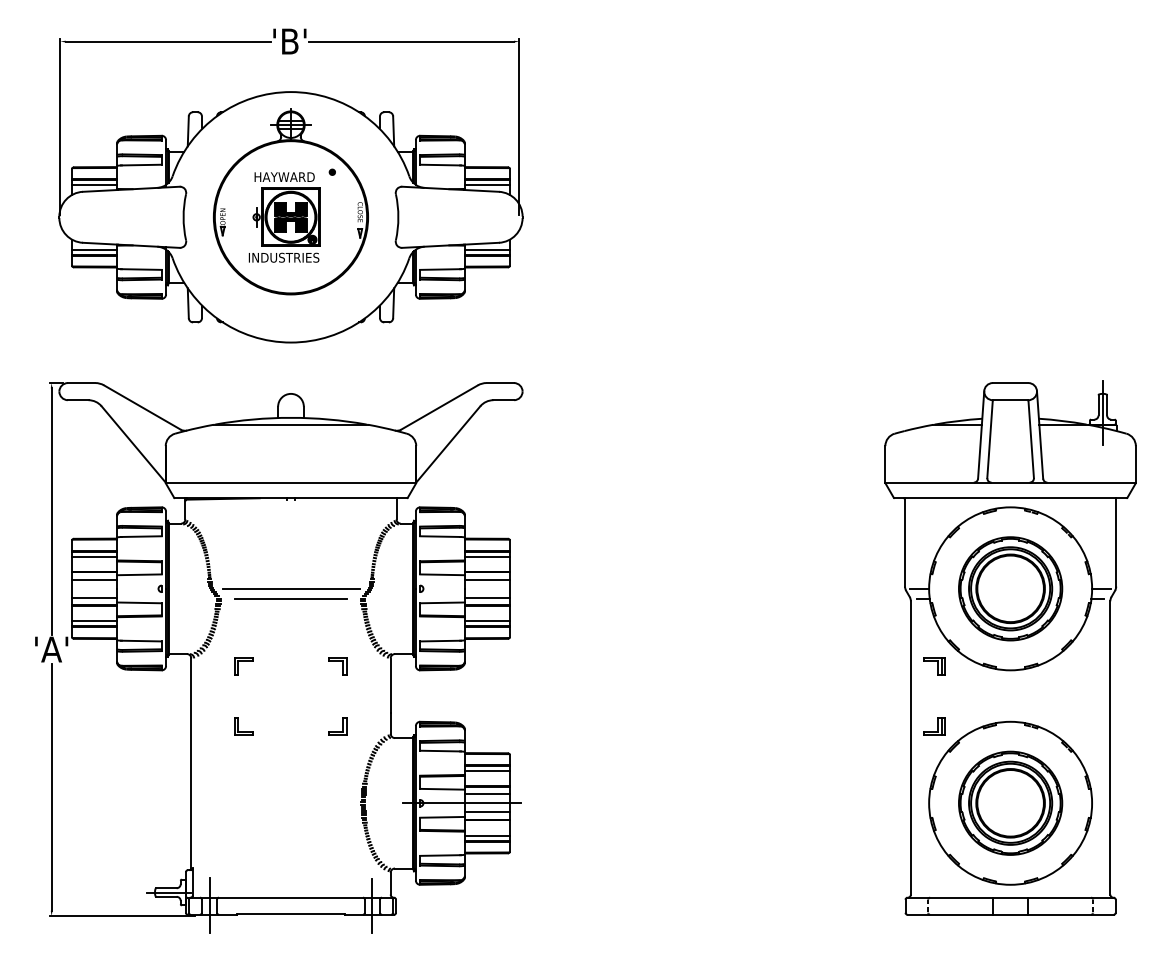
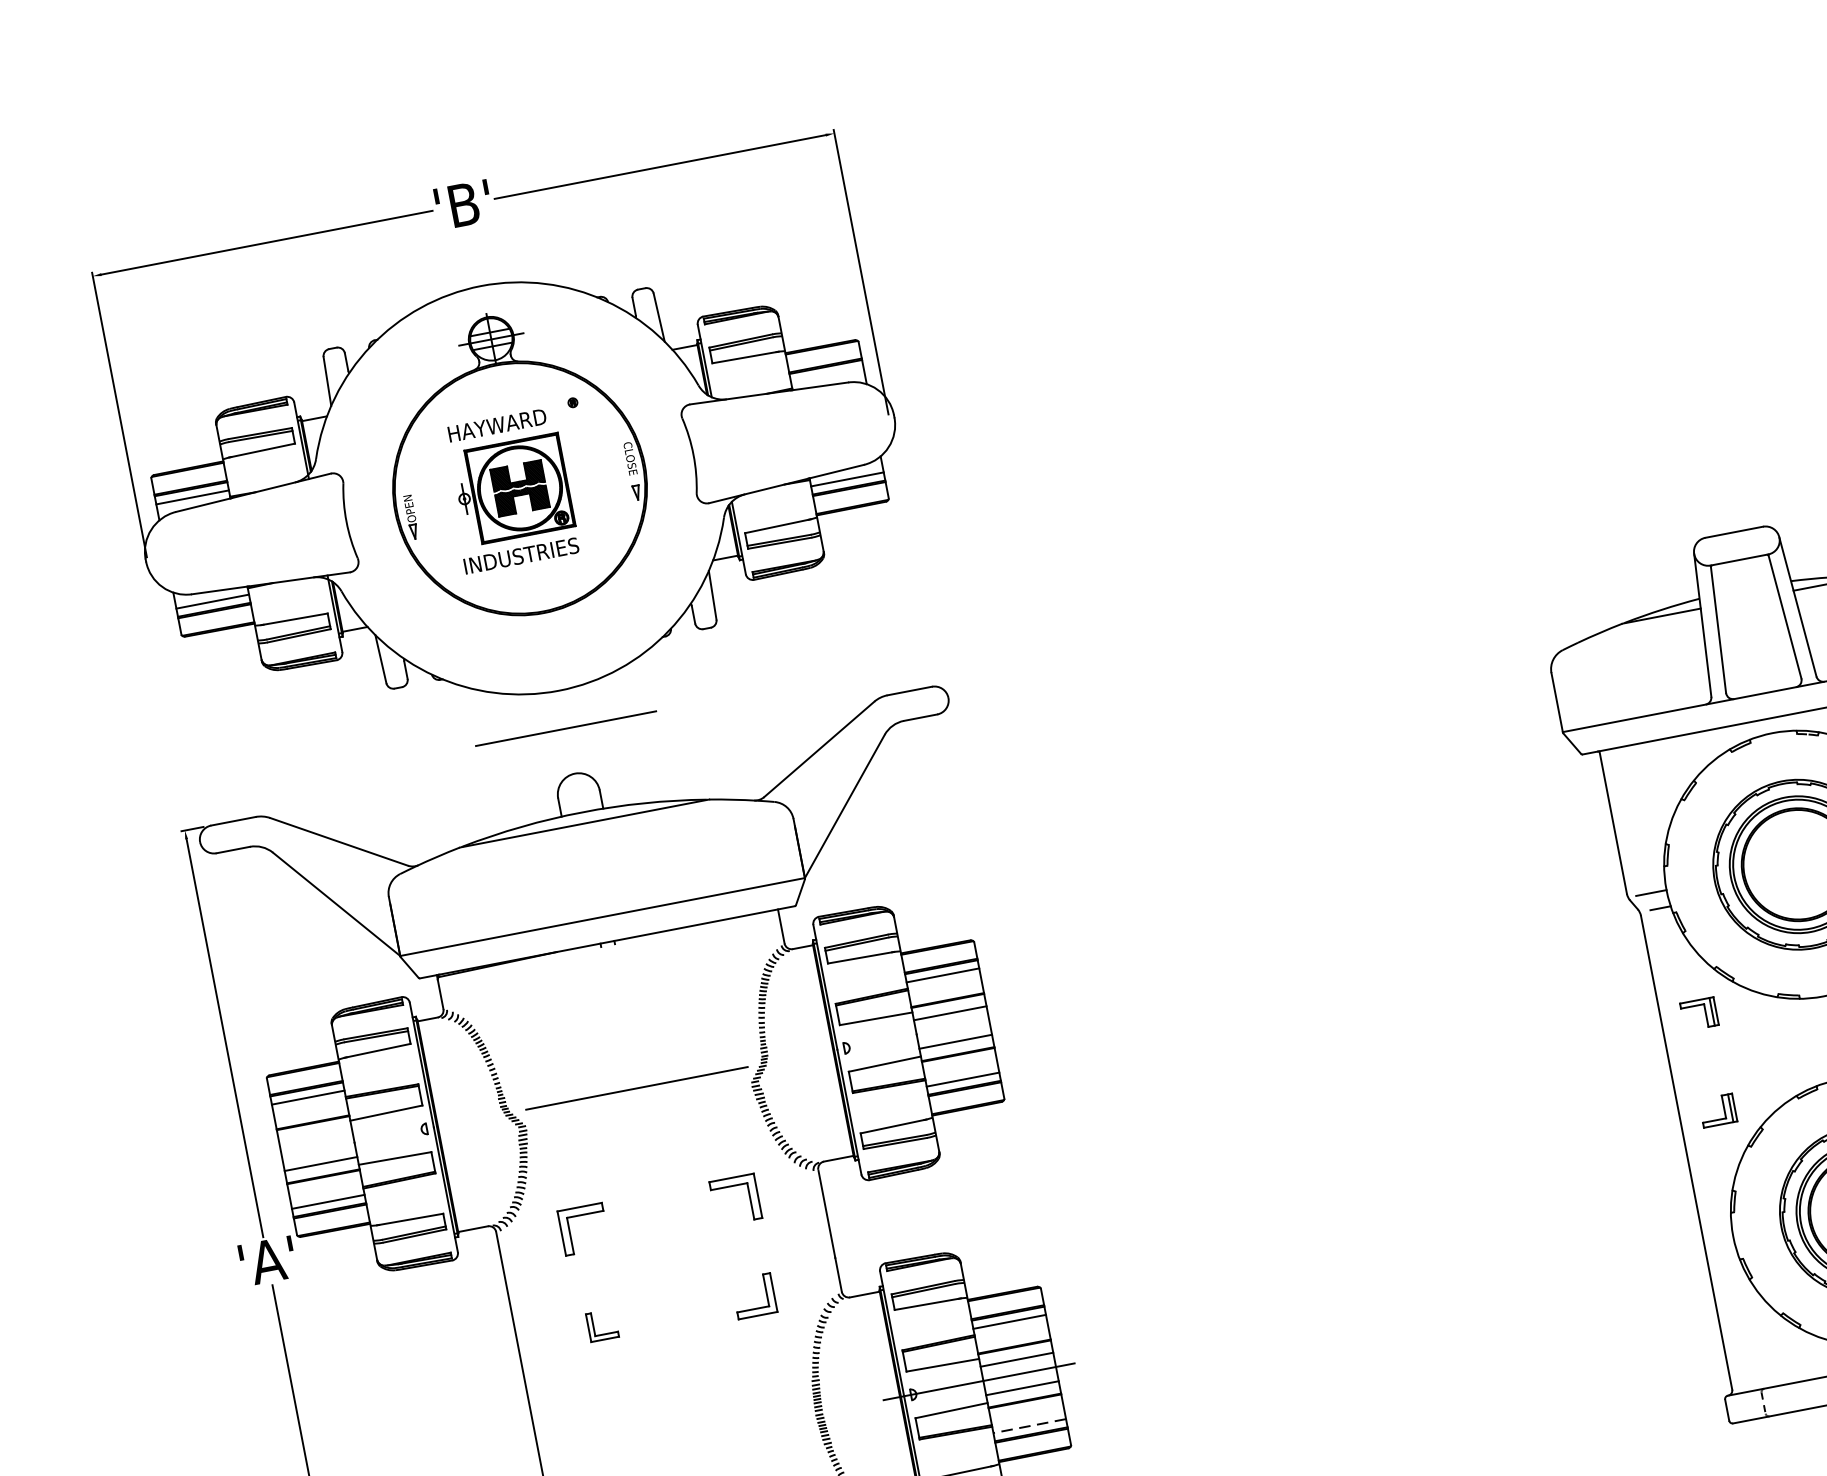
line: (486, 185) -> (825, 376), removed
line: (94, 580) -> (315, 1136), removed
line: (290, 598) -> (565, 727), moved
part: (243, 666) -> (583, 1228), size x1.6
part: (337, 666) -> (734, 1199), size x1.6
part: (337, 726) -> (753, 1296), size x1.4
line: (486, 835) -> (1028, 1426), solid -> dashed

